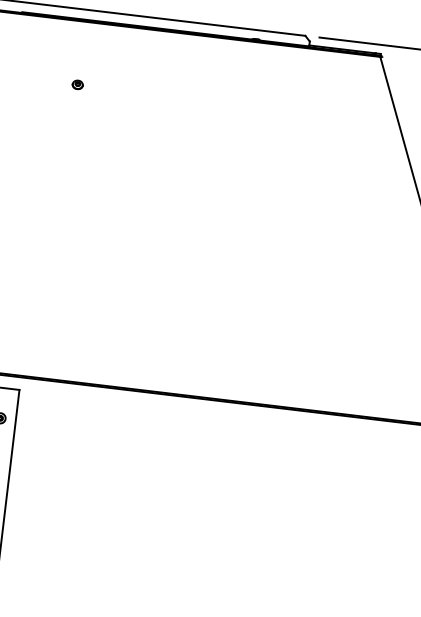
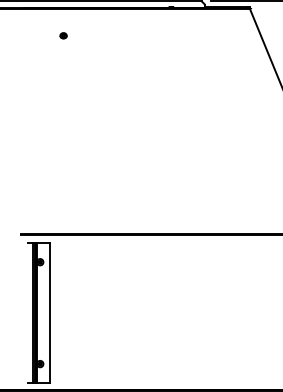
part: (77, 84) -> (63, 35), moved

